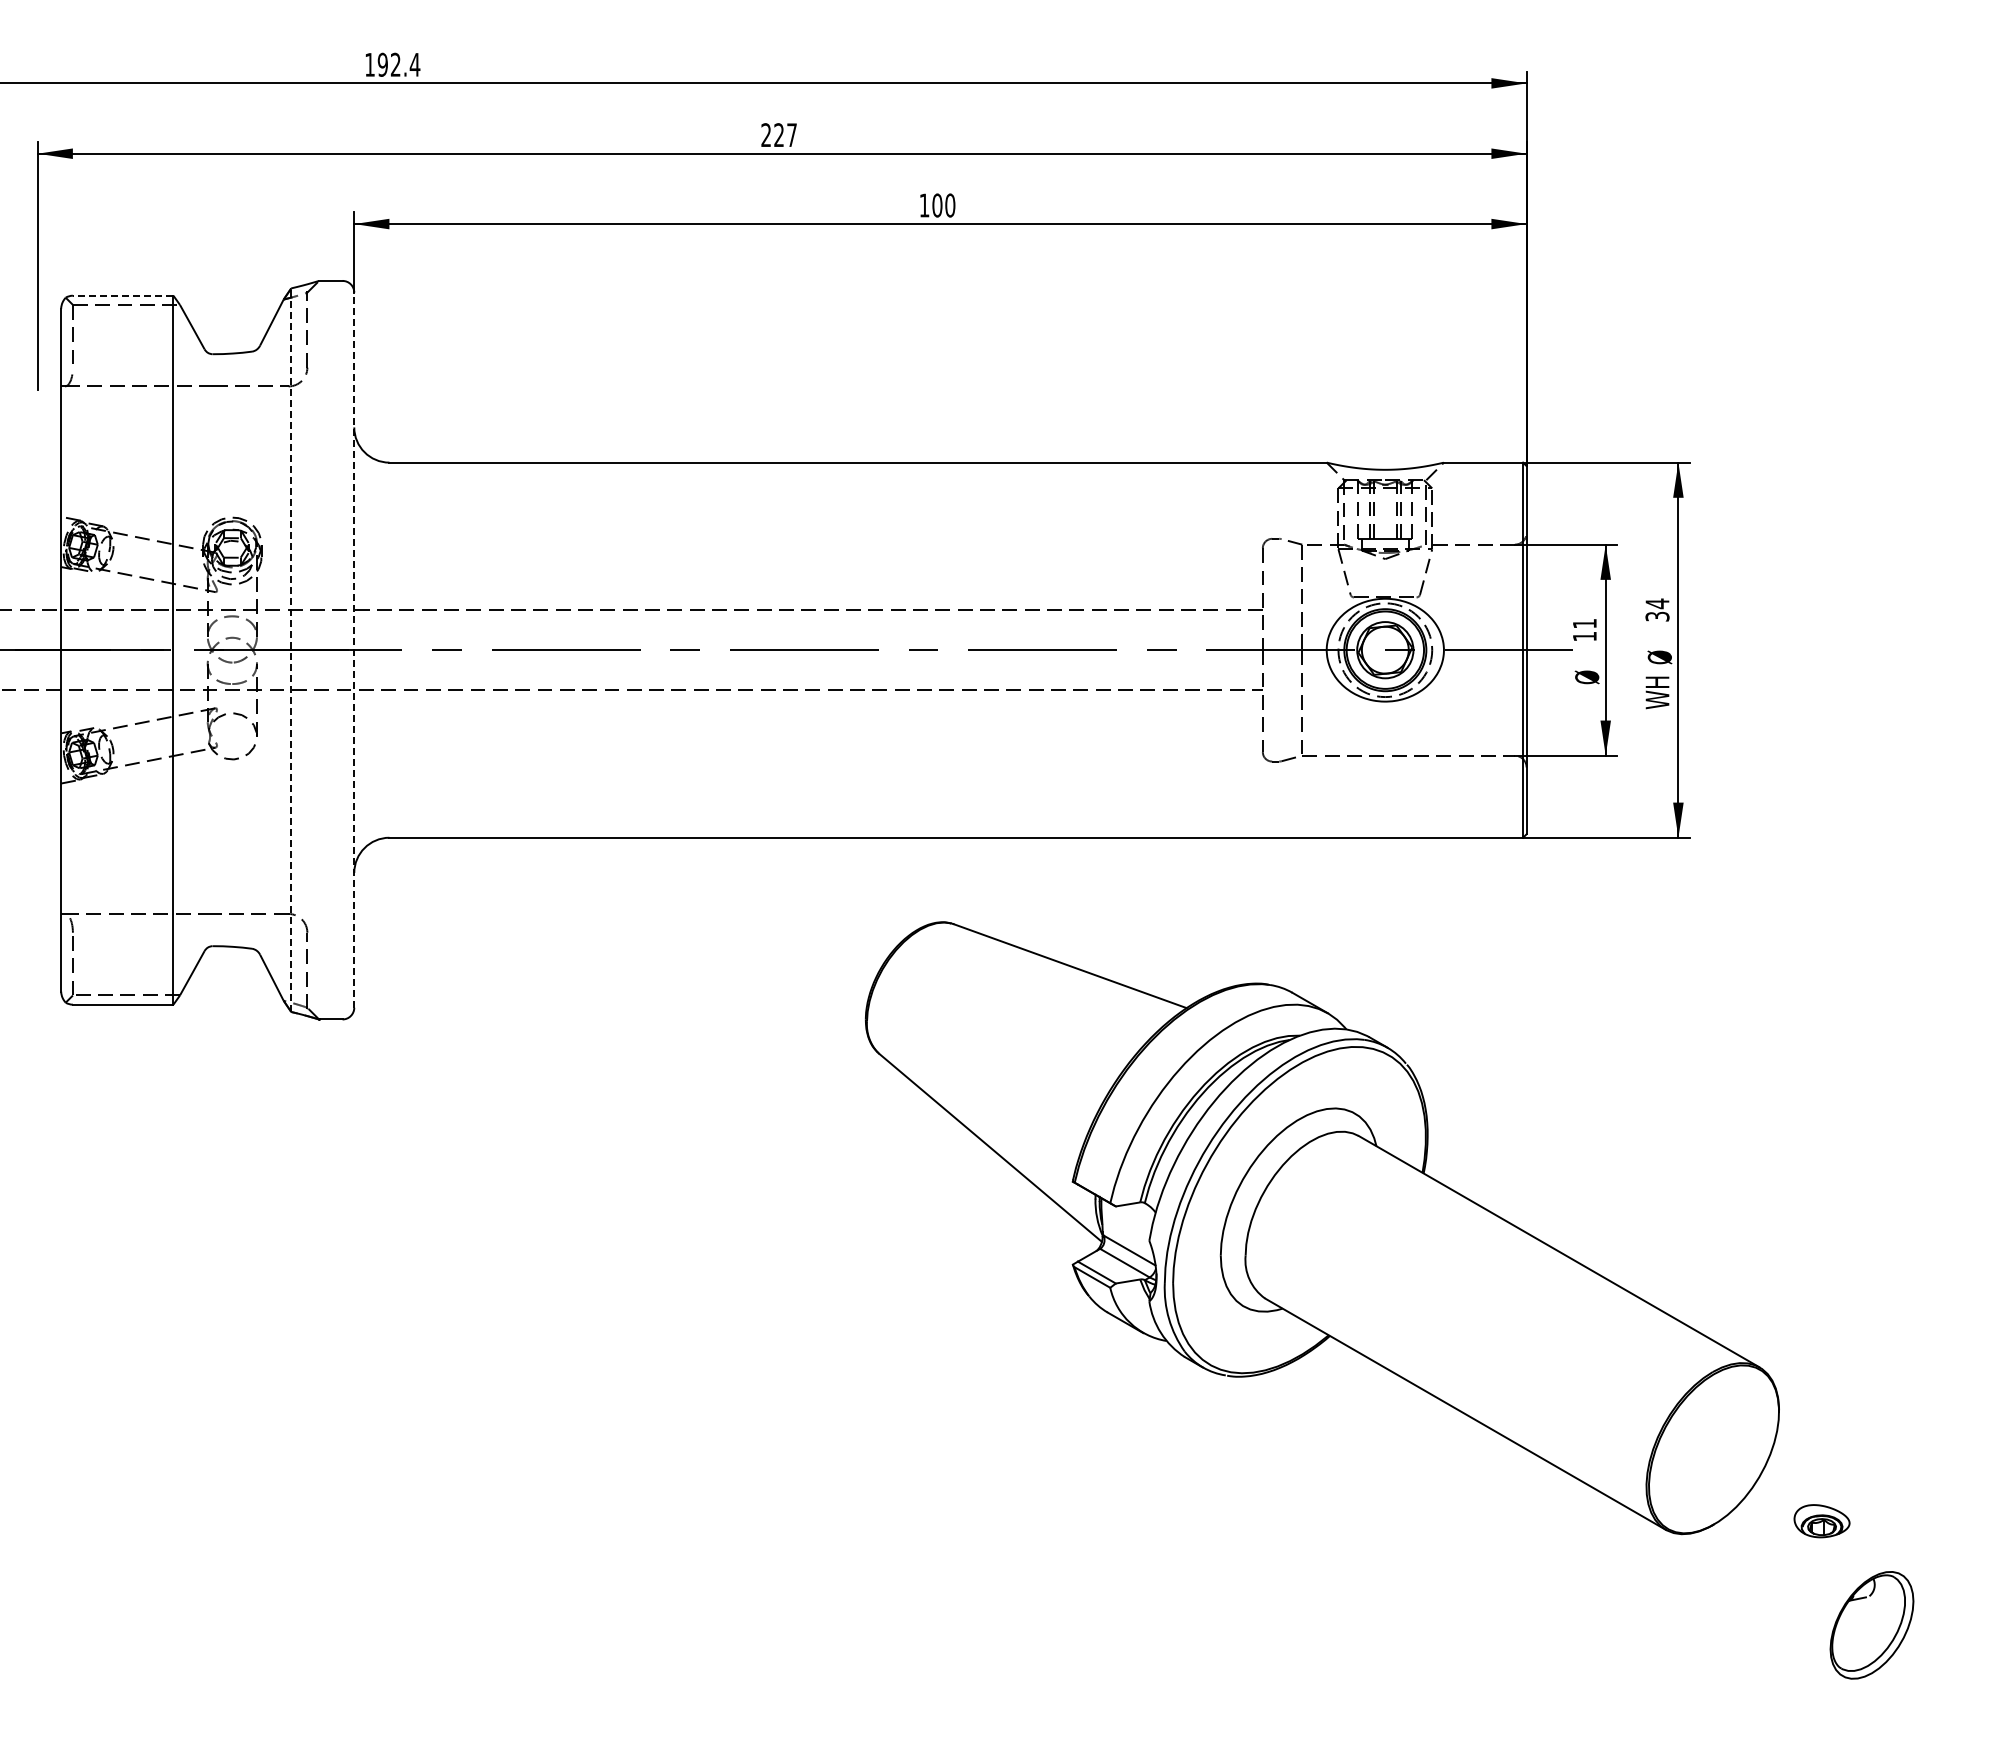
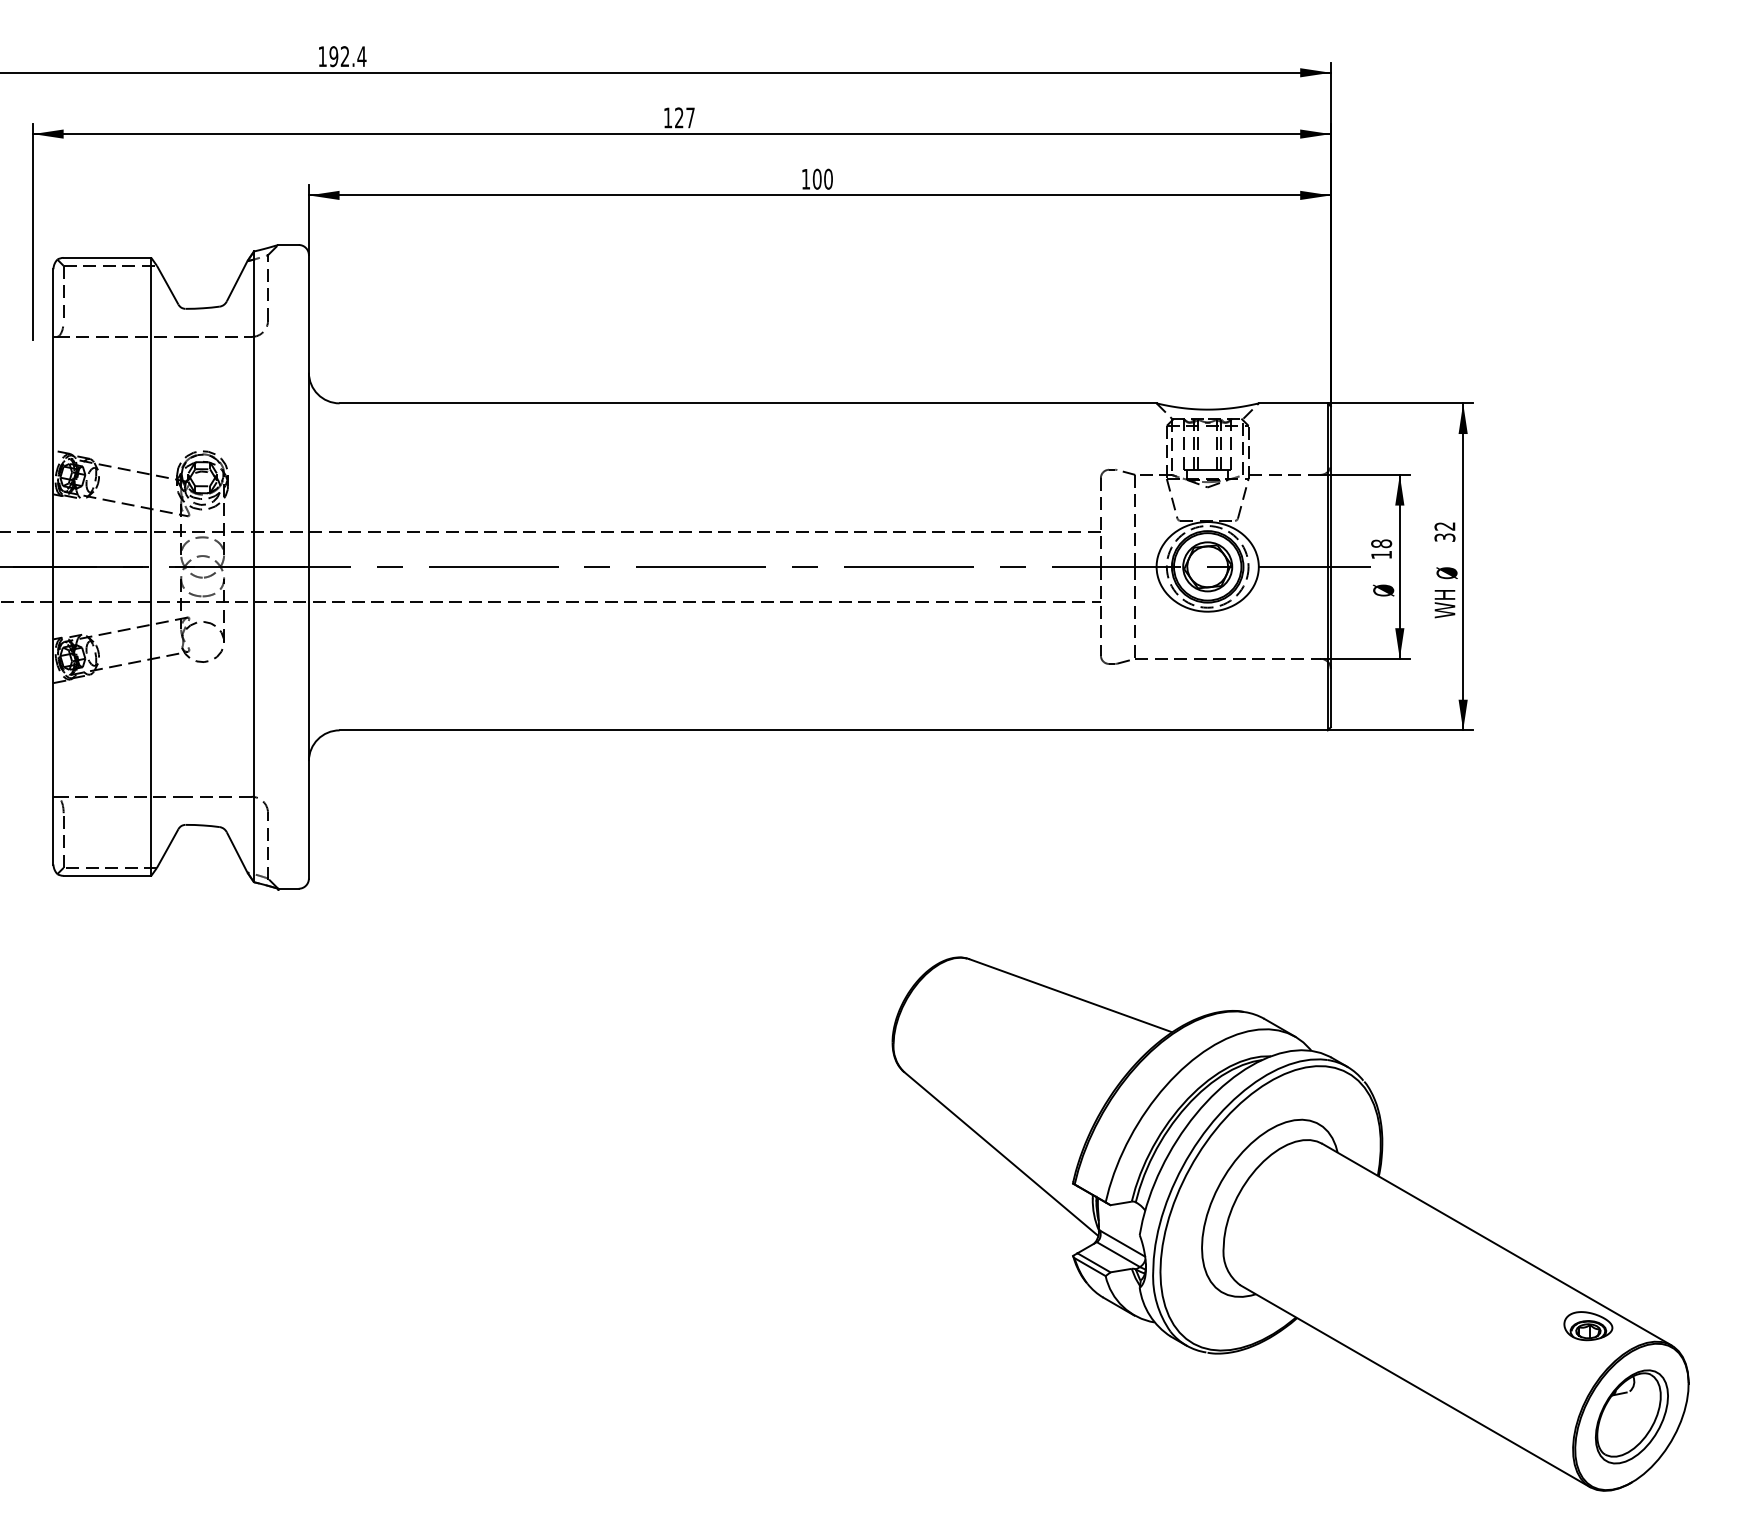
text: (765, 134) -> (667, 117), 227 -> 127
line: (122, 295) -> (106, 257), dashed -> solid
text: (1657, 603) -> (1444, 526), 34 -> 32
text: (1584, 623) -> (1381, 543), 11 -> 18
line: (291, 650) -> (254, 567), dashed -> solid
line: (354, 650) -> (309, 567), dashed -> solid
part: (1322, 1228) -> (1290, 1224), moved

